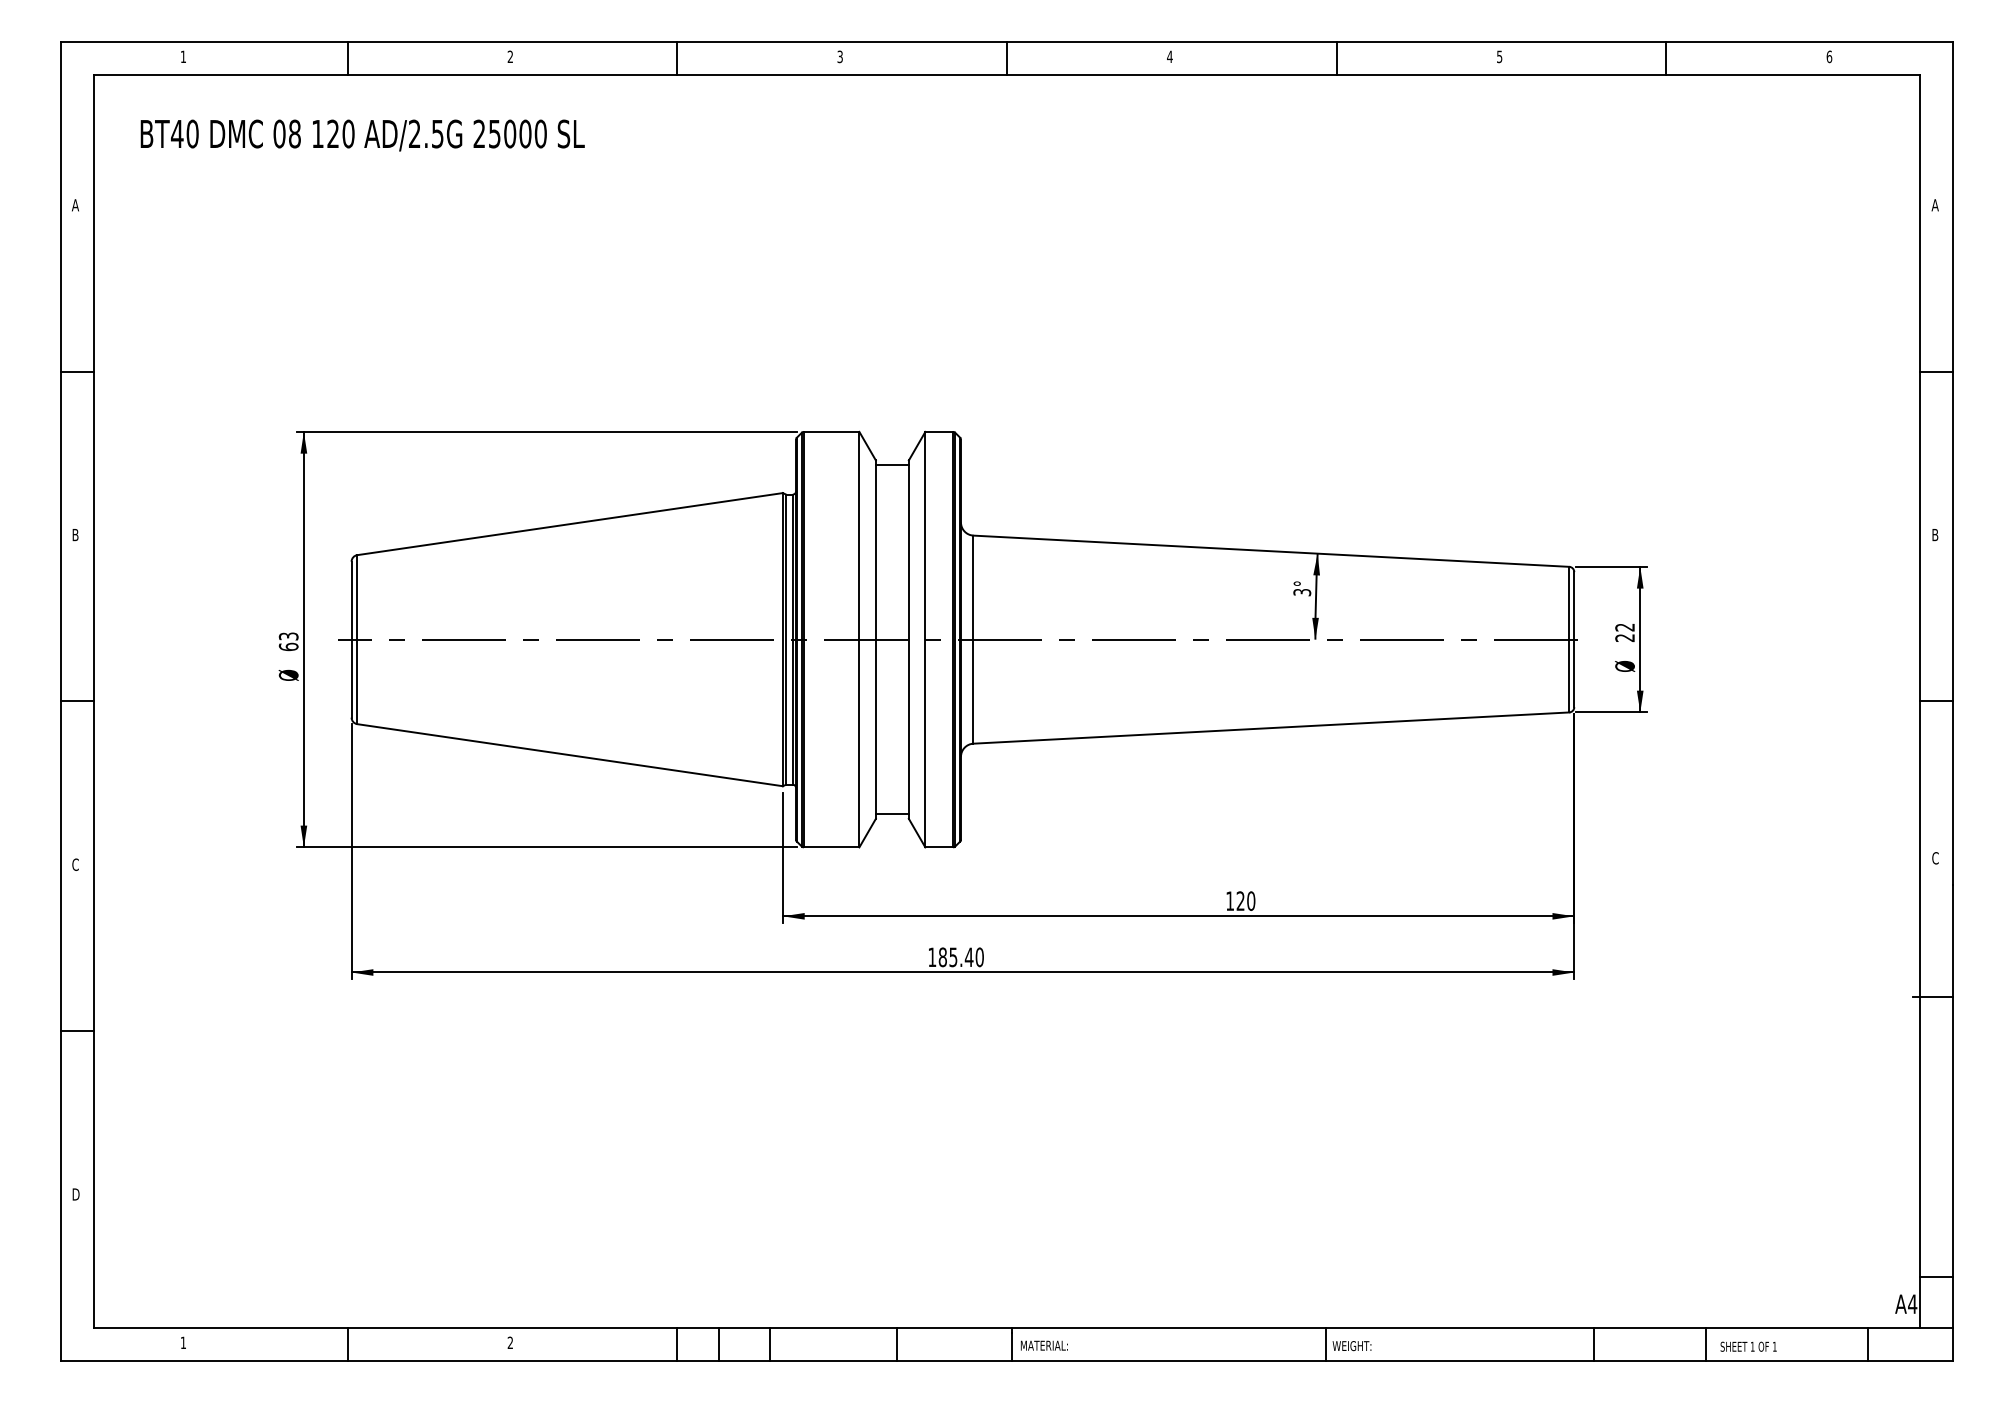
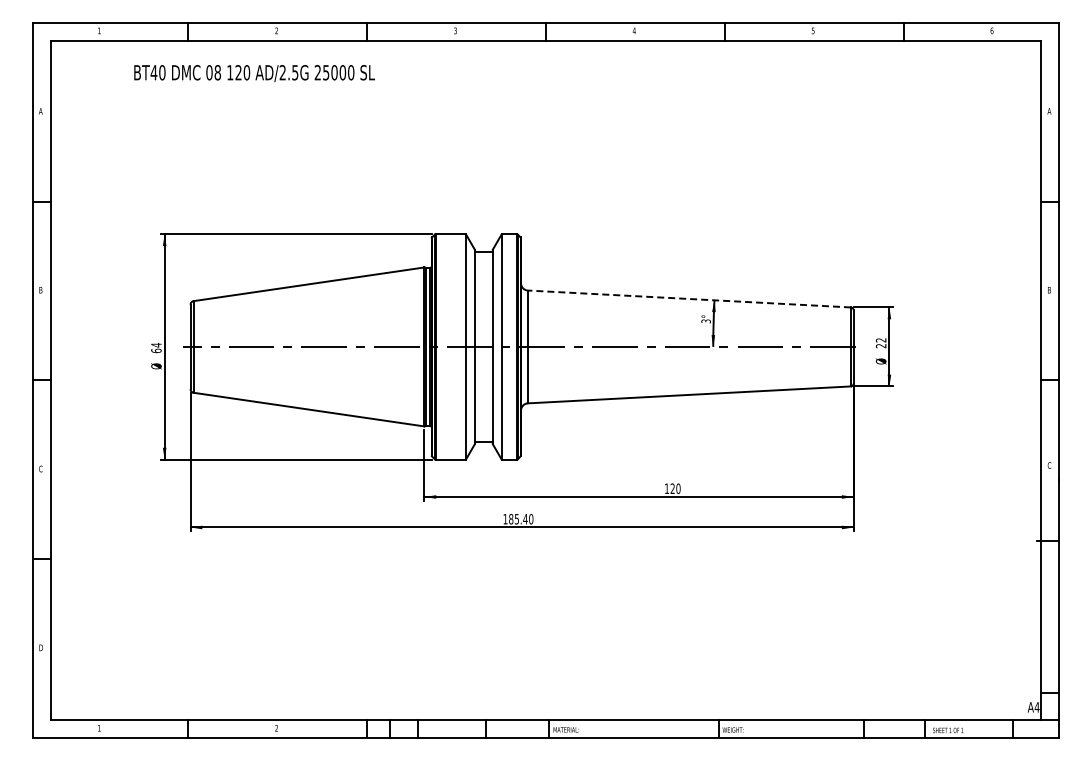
text: (362, 135) -> (254, 73), moved
line: (1271, 552) -> (689, 299), solid -> dashed
text: (288, 635) -> (156, 344), 63 -> 64

